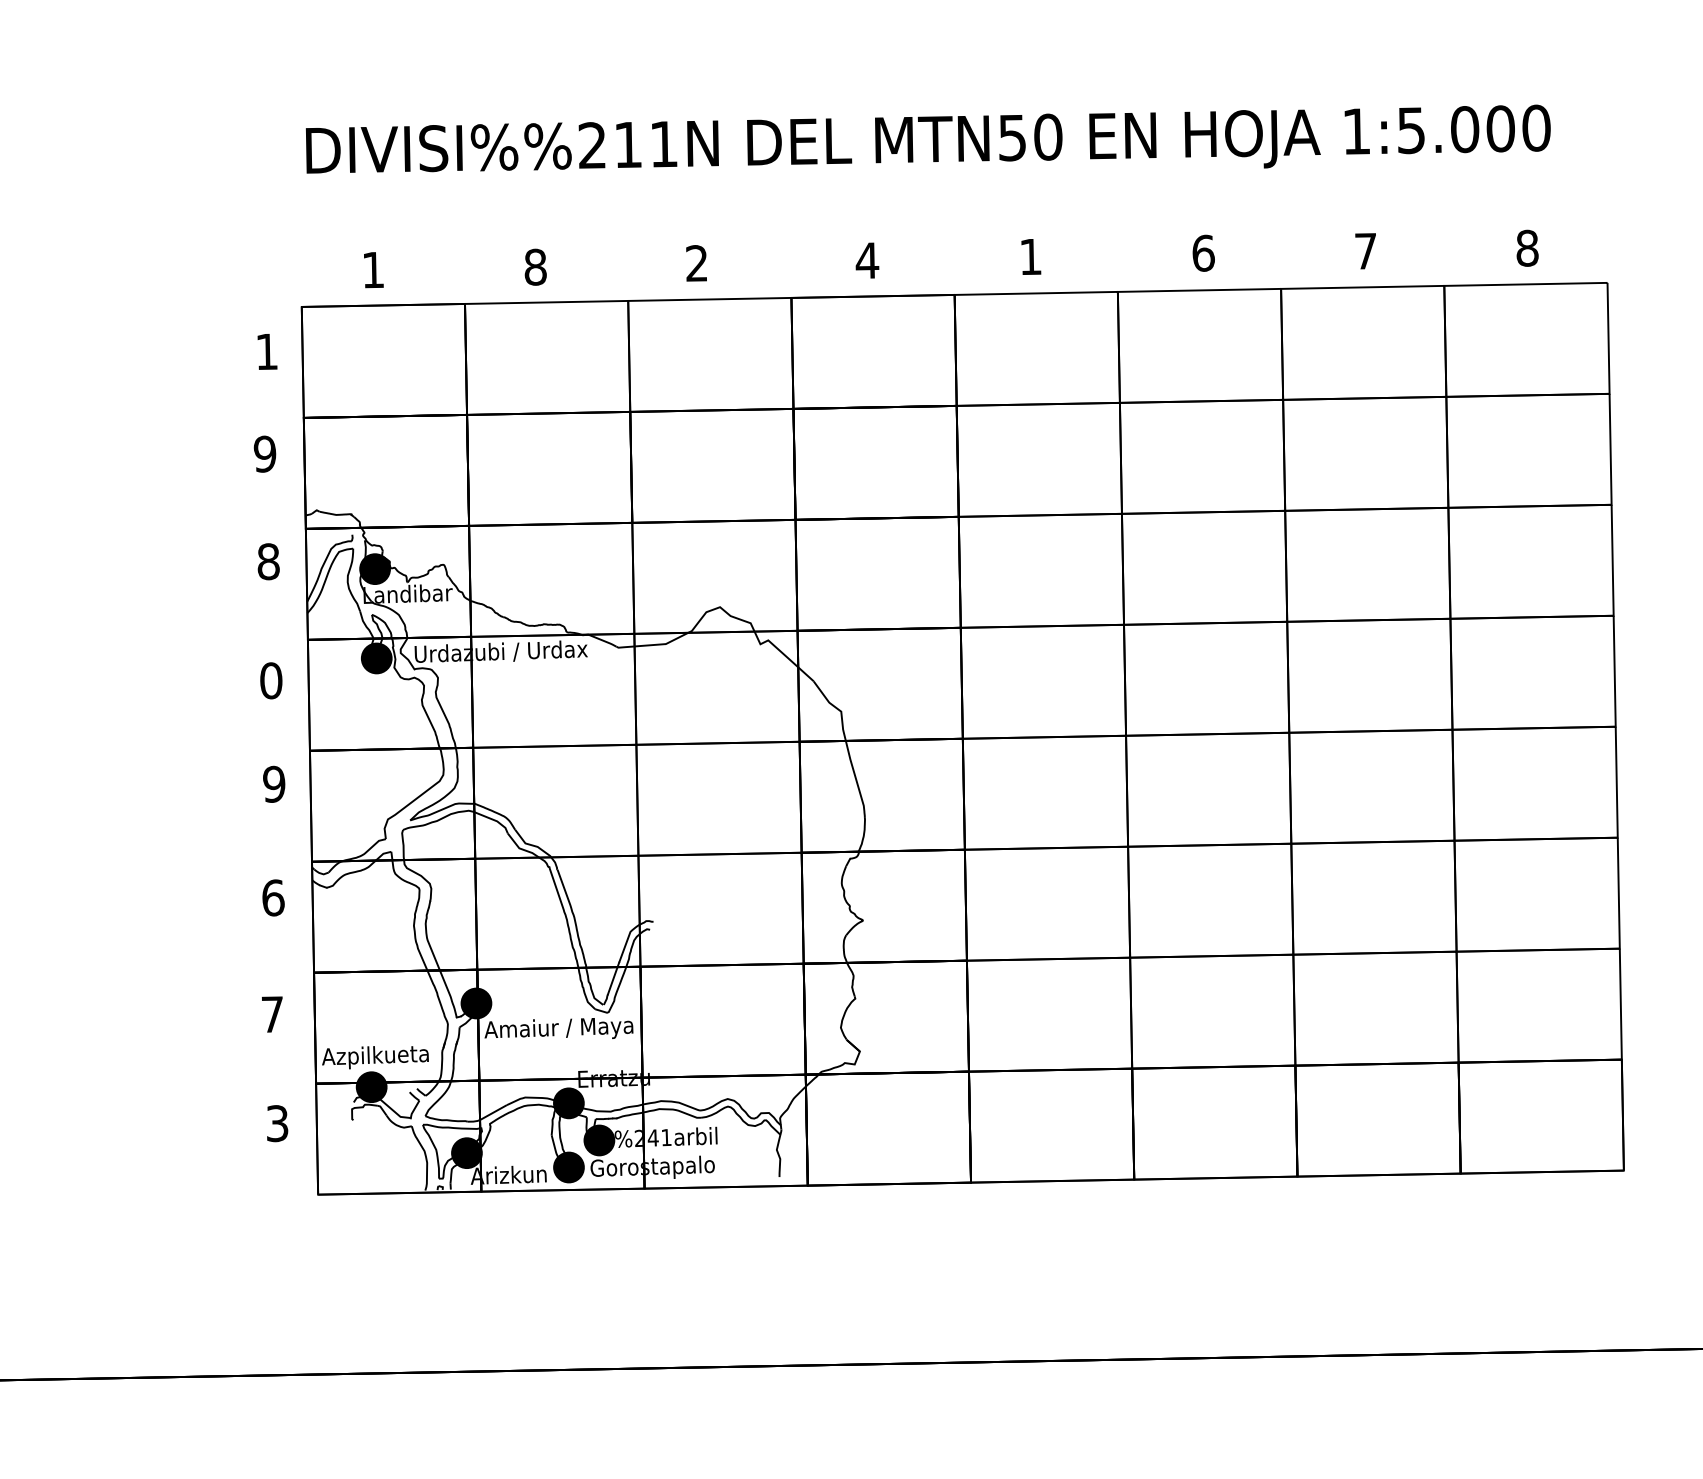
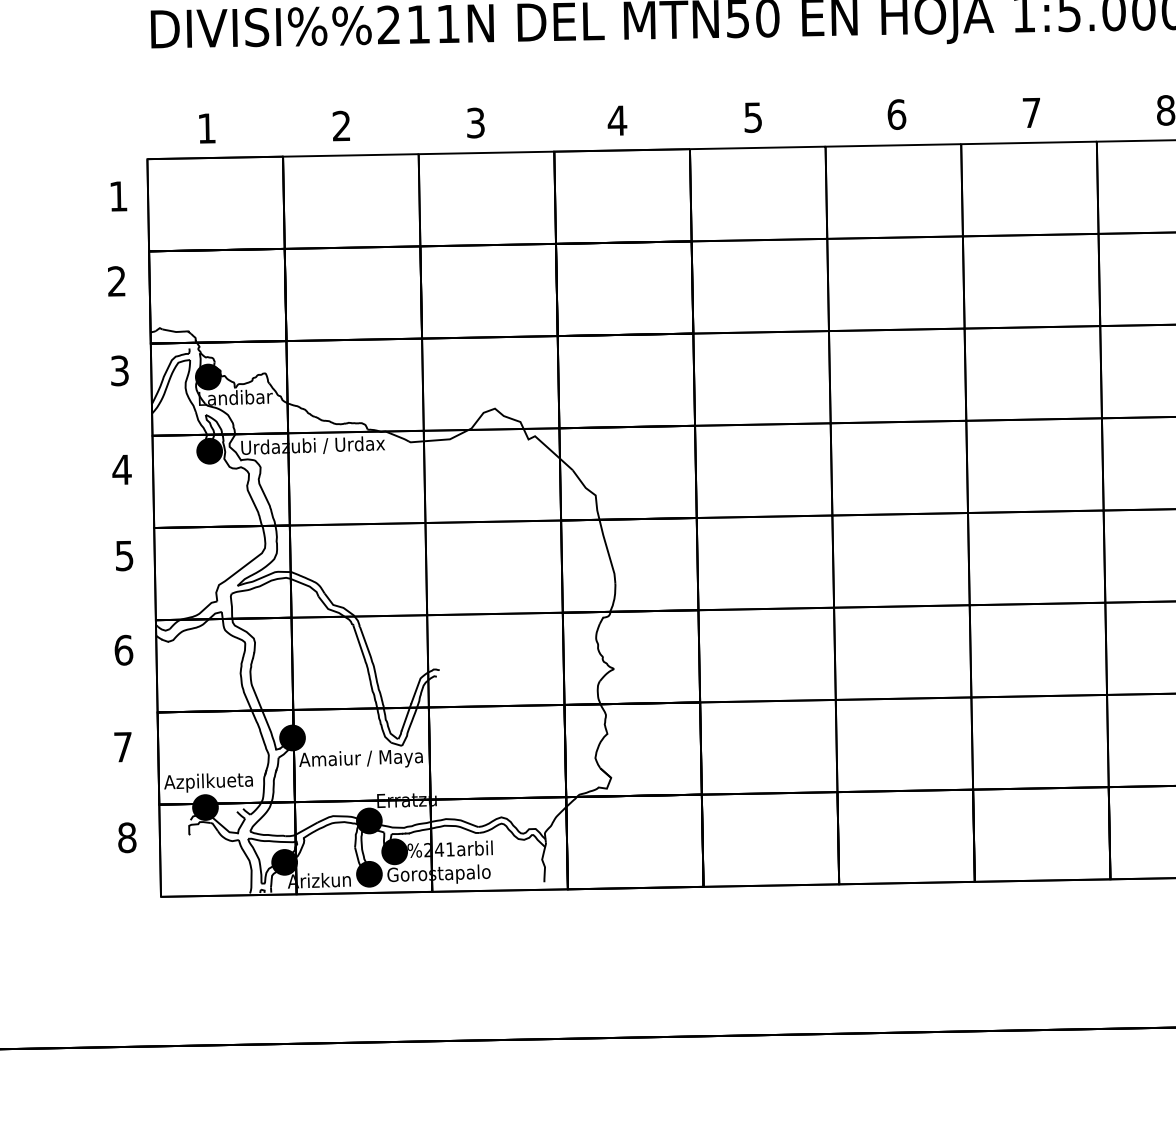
text: (1030, 257) -> (752, 118), 1 -> 5
text: (696, 263) -> (475, 123), 2 -> 3
text: (535, 266) -> (341, 125), 8 -> 2
text: (264, 453) -> (116, 280), 9 -> 2
text: (268, 561) -> (119, 370), 8 -> 3
text: (271, 680) -> (122, 469), 0 -> 4
text: (274, 783) -> (124, 555), 9 -> 5
text: (277, 1123) -> (127, 837), 3 -> 8

